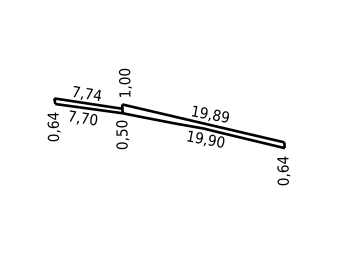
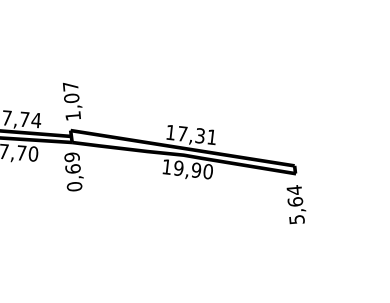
text: (124, 71) -> (70, 85), 1,00 -> 1,07
text: (214, 114) -> (196, 135), 19,89 -> 17,31
text: (121, 128) -> (72, 163), 0,50 -> 0,69
text: (282, 181) -> (295, 219), 0,64 -> 5,64

